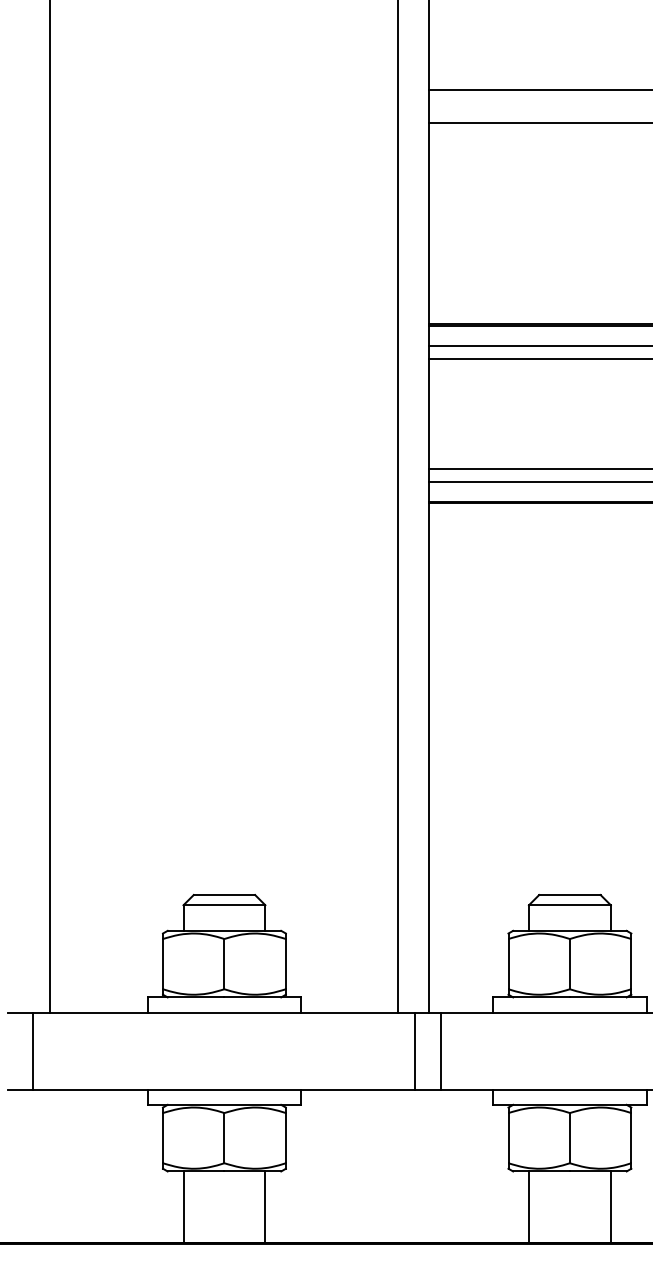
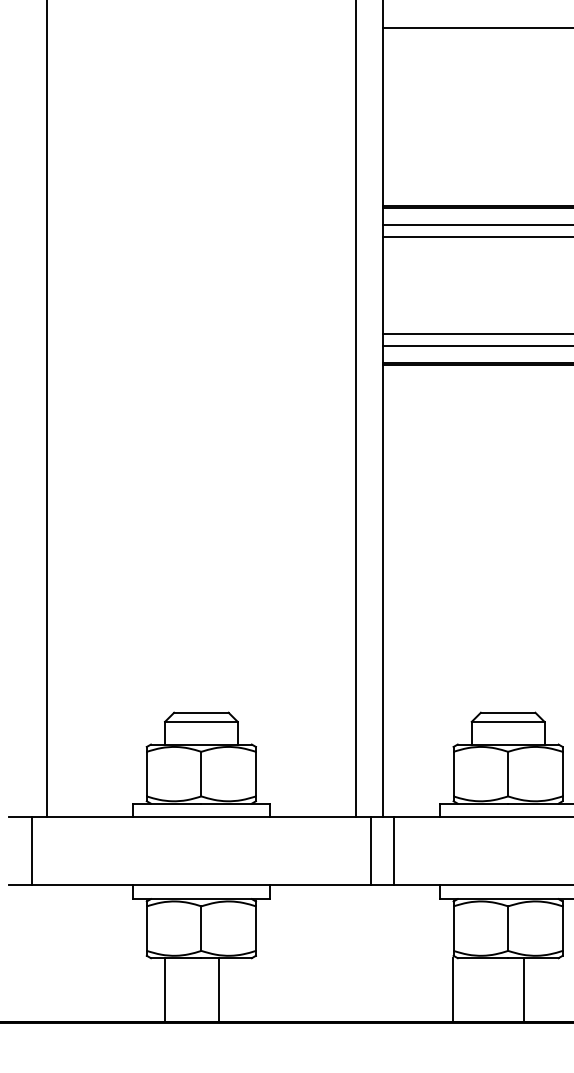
line: (265, 1207) -> (219, 990), moved
line: (528, 1207) -> (452, 990), moved
line: (610, 1207) -> (523, 990), moved

